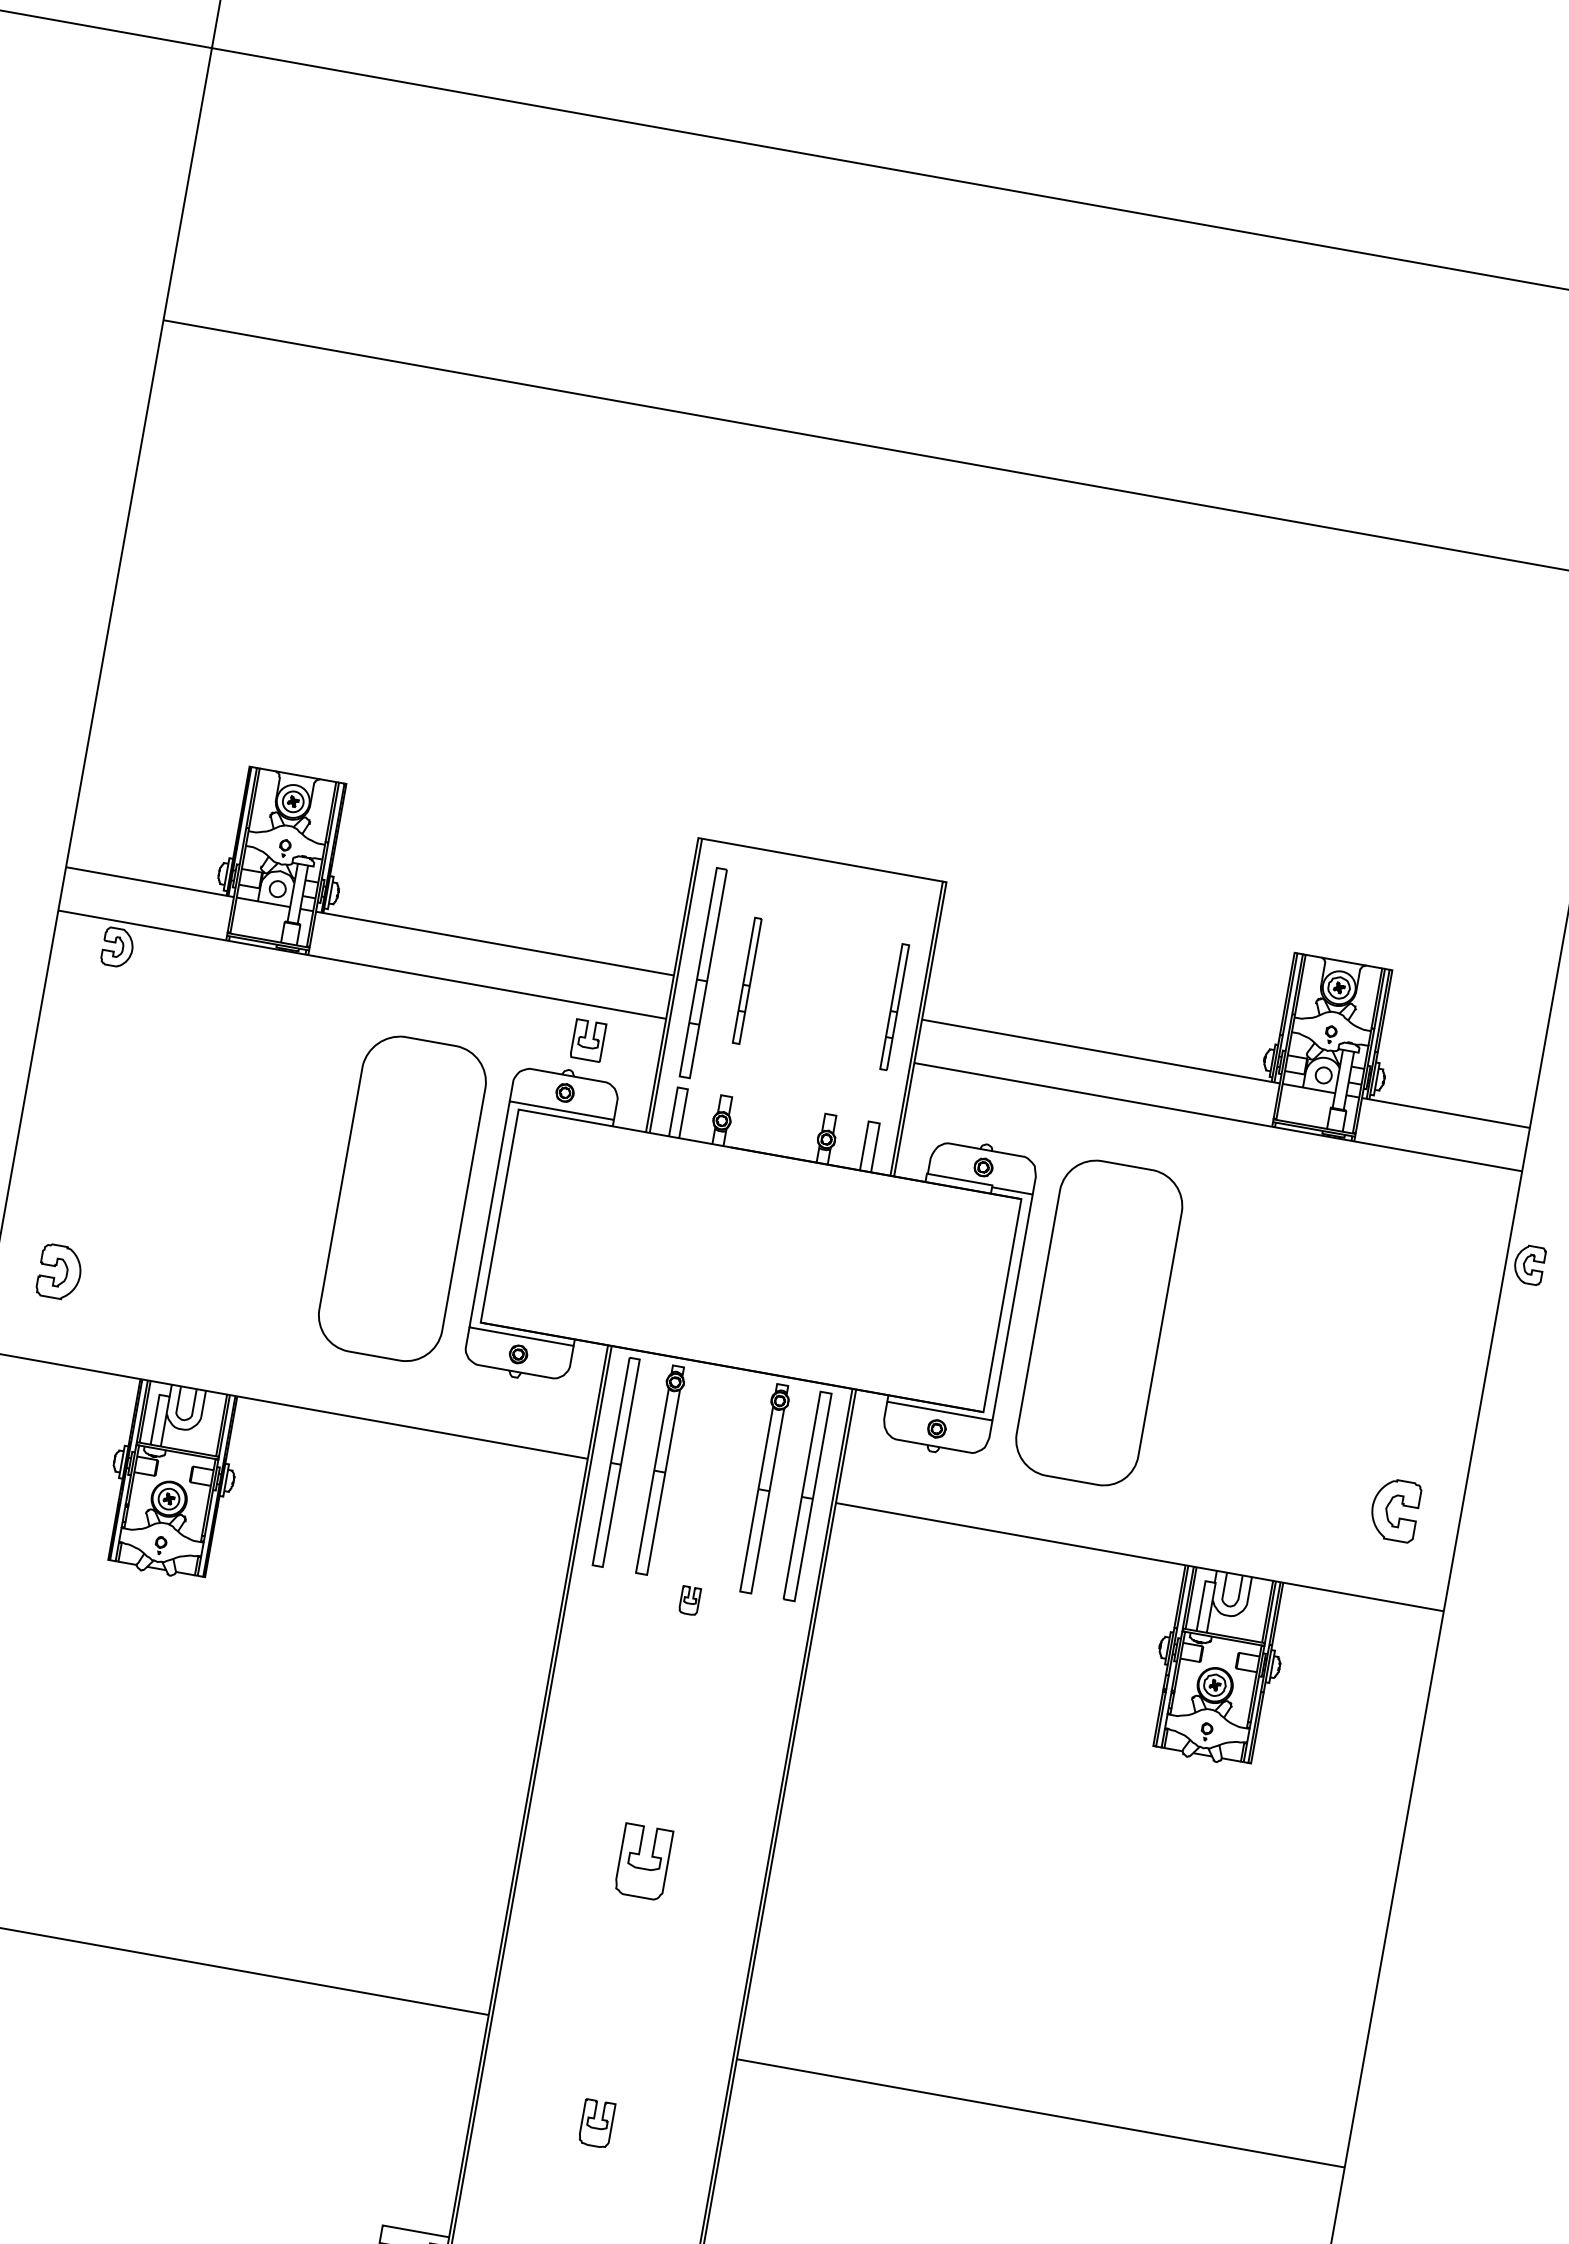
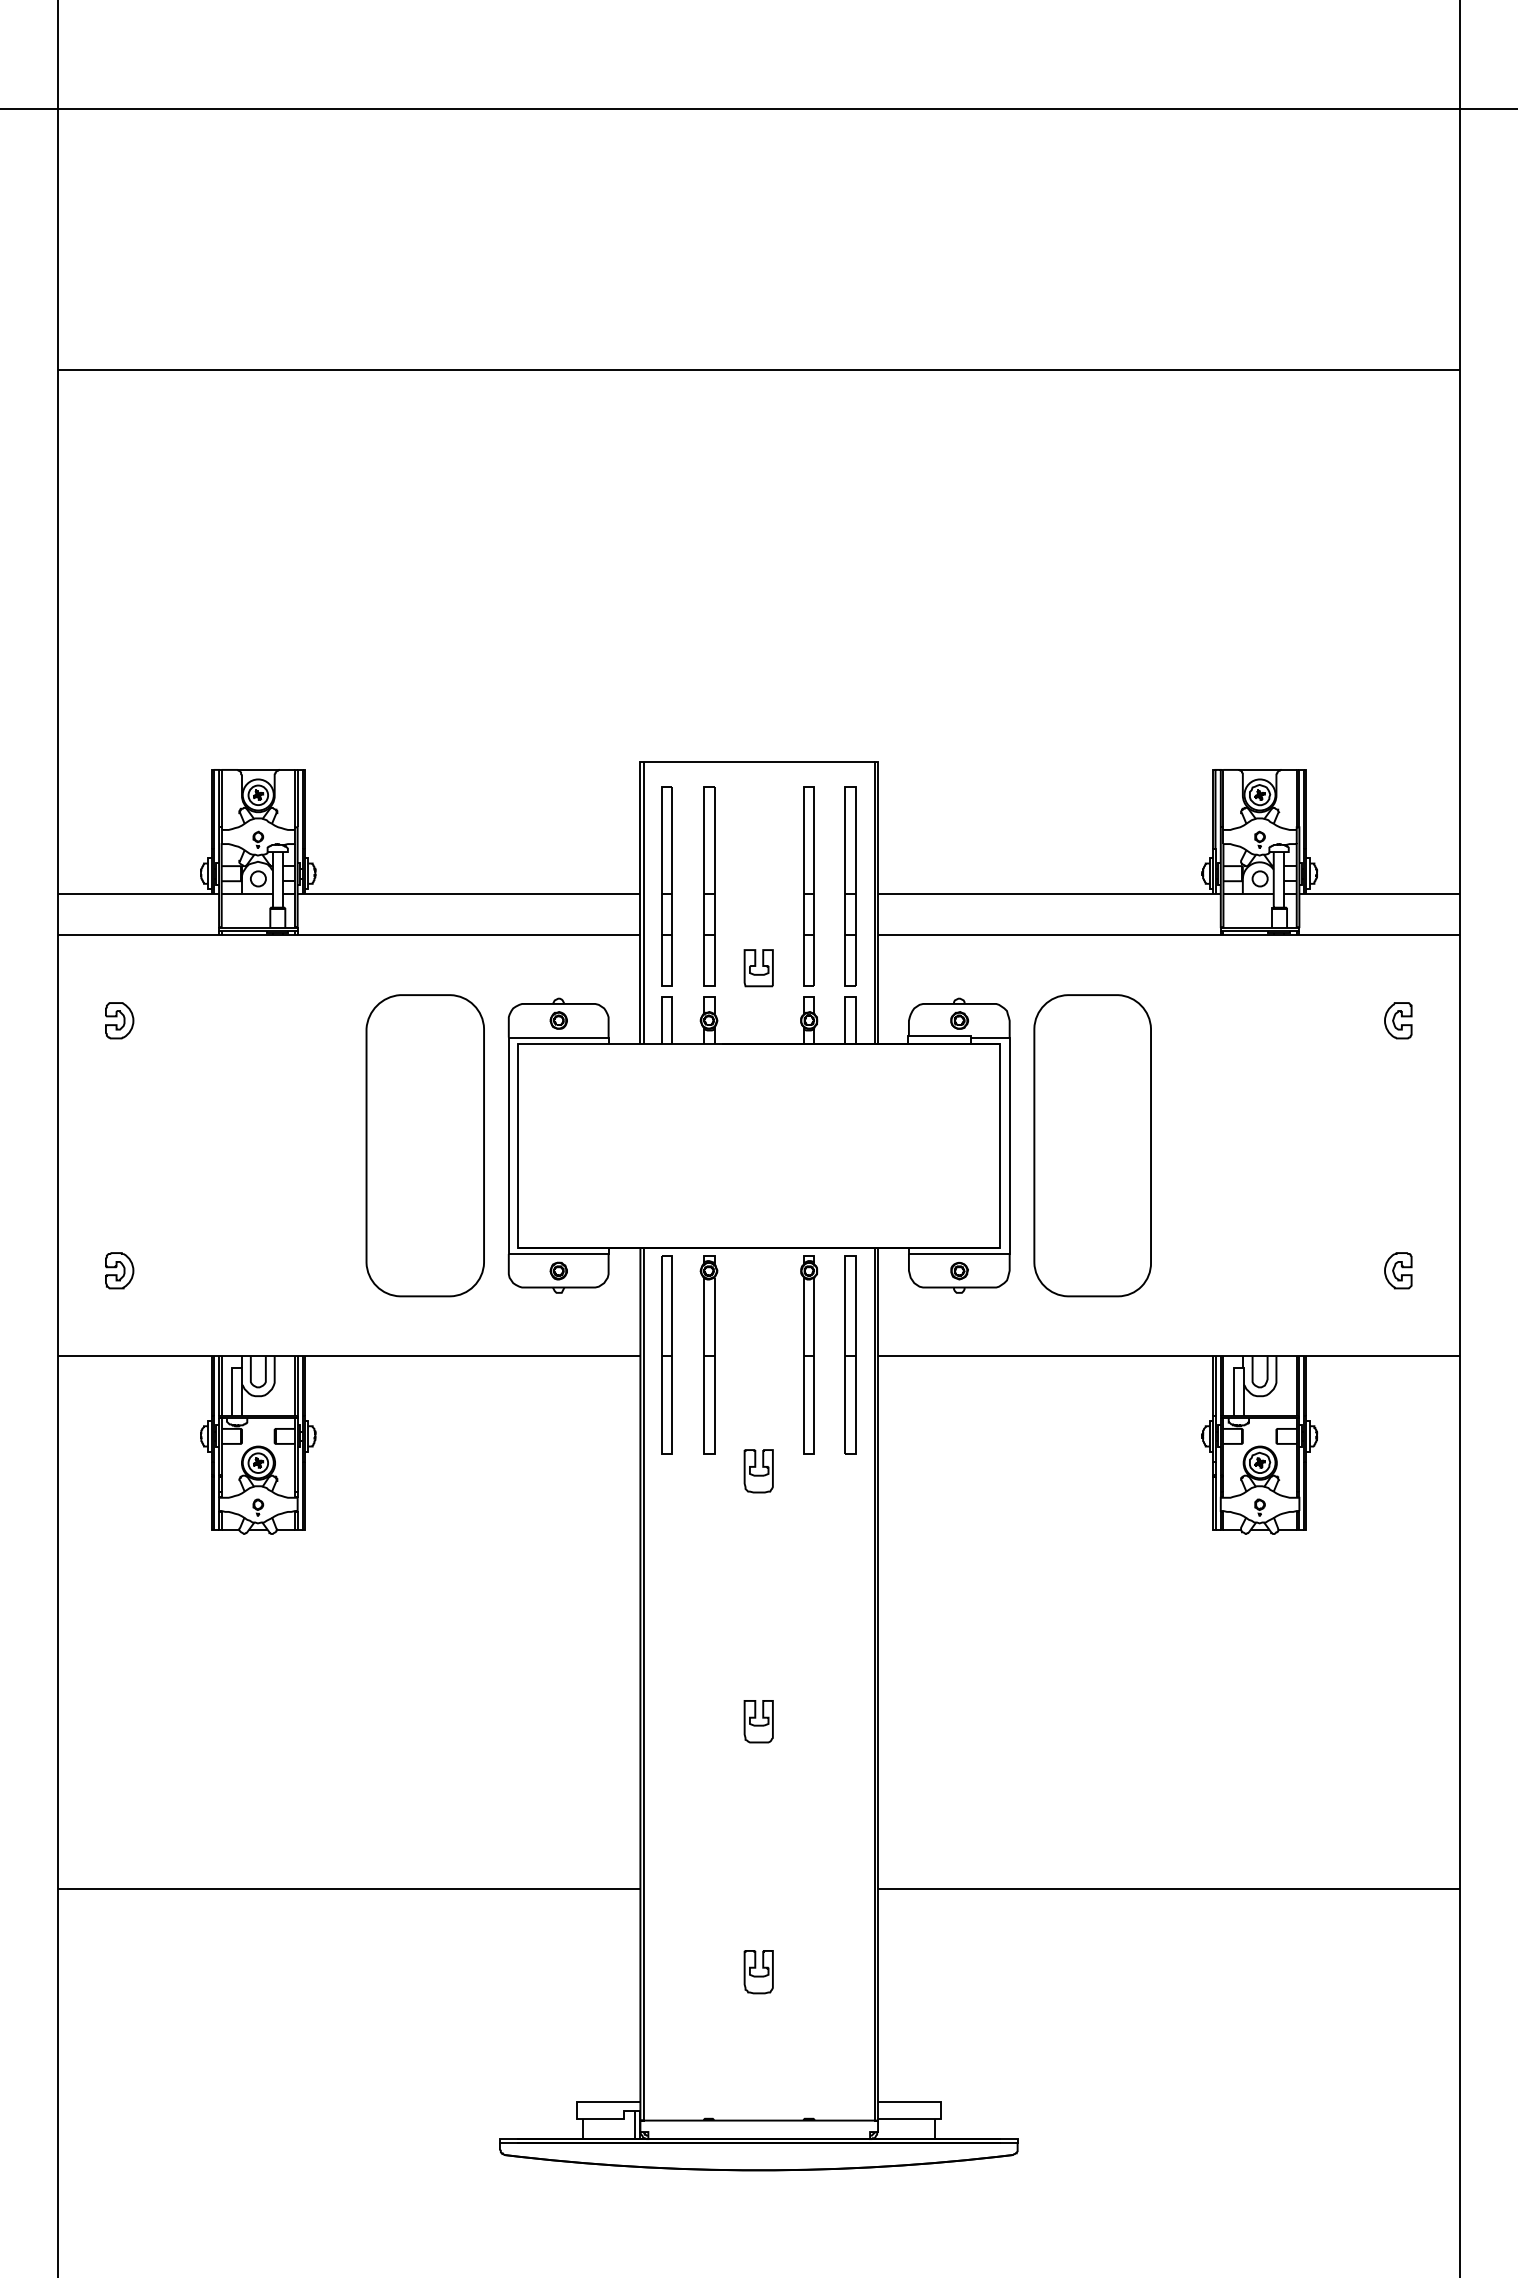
part: (117, 947) -> (119, 1020), moved
part: (747, 980) -> (709, 886), size x1.67
part: (850, 999) -> (808, 886), added
part: (894, 1007) -> (850, 886), size x1.67
part: (588, 1040) -> (758, 968), moved
part: (1529, 1264) -> (1398, 1020), moved
part: (59, 1272) -> (119, 1270), size x0.71
part: (1395, 1510) -> (1398, 1270), size x0.62
part: (689, 1600) -> (758, 1471), size x1.67
part: (643, 1861) -> (758, 1721), size x0.62

